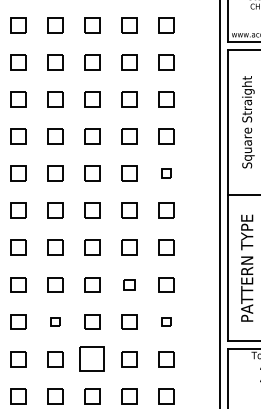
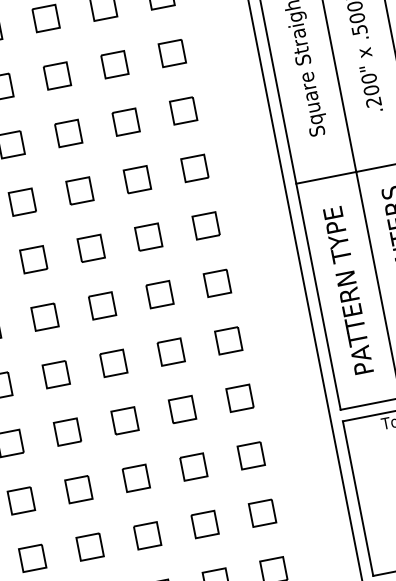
part: (166, 173) -> (194, 168), size x1.67
part: (129, 284) -> (171, 351), size x1.43
part: (55, 321) -> (67, 431), size x1.67
part: (166, 321) -> (239, 397), size x1.67
part: (92, 359) -> (136, 478), size x0.62

